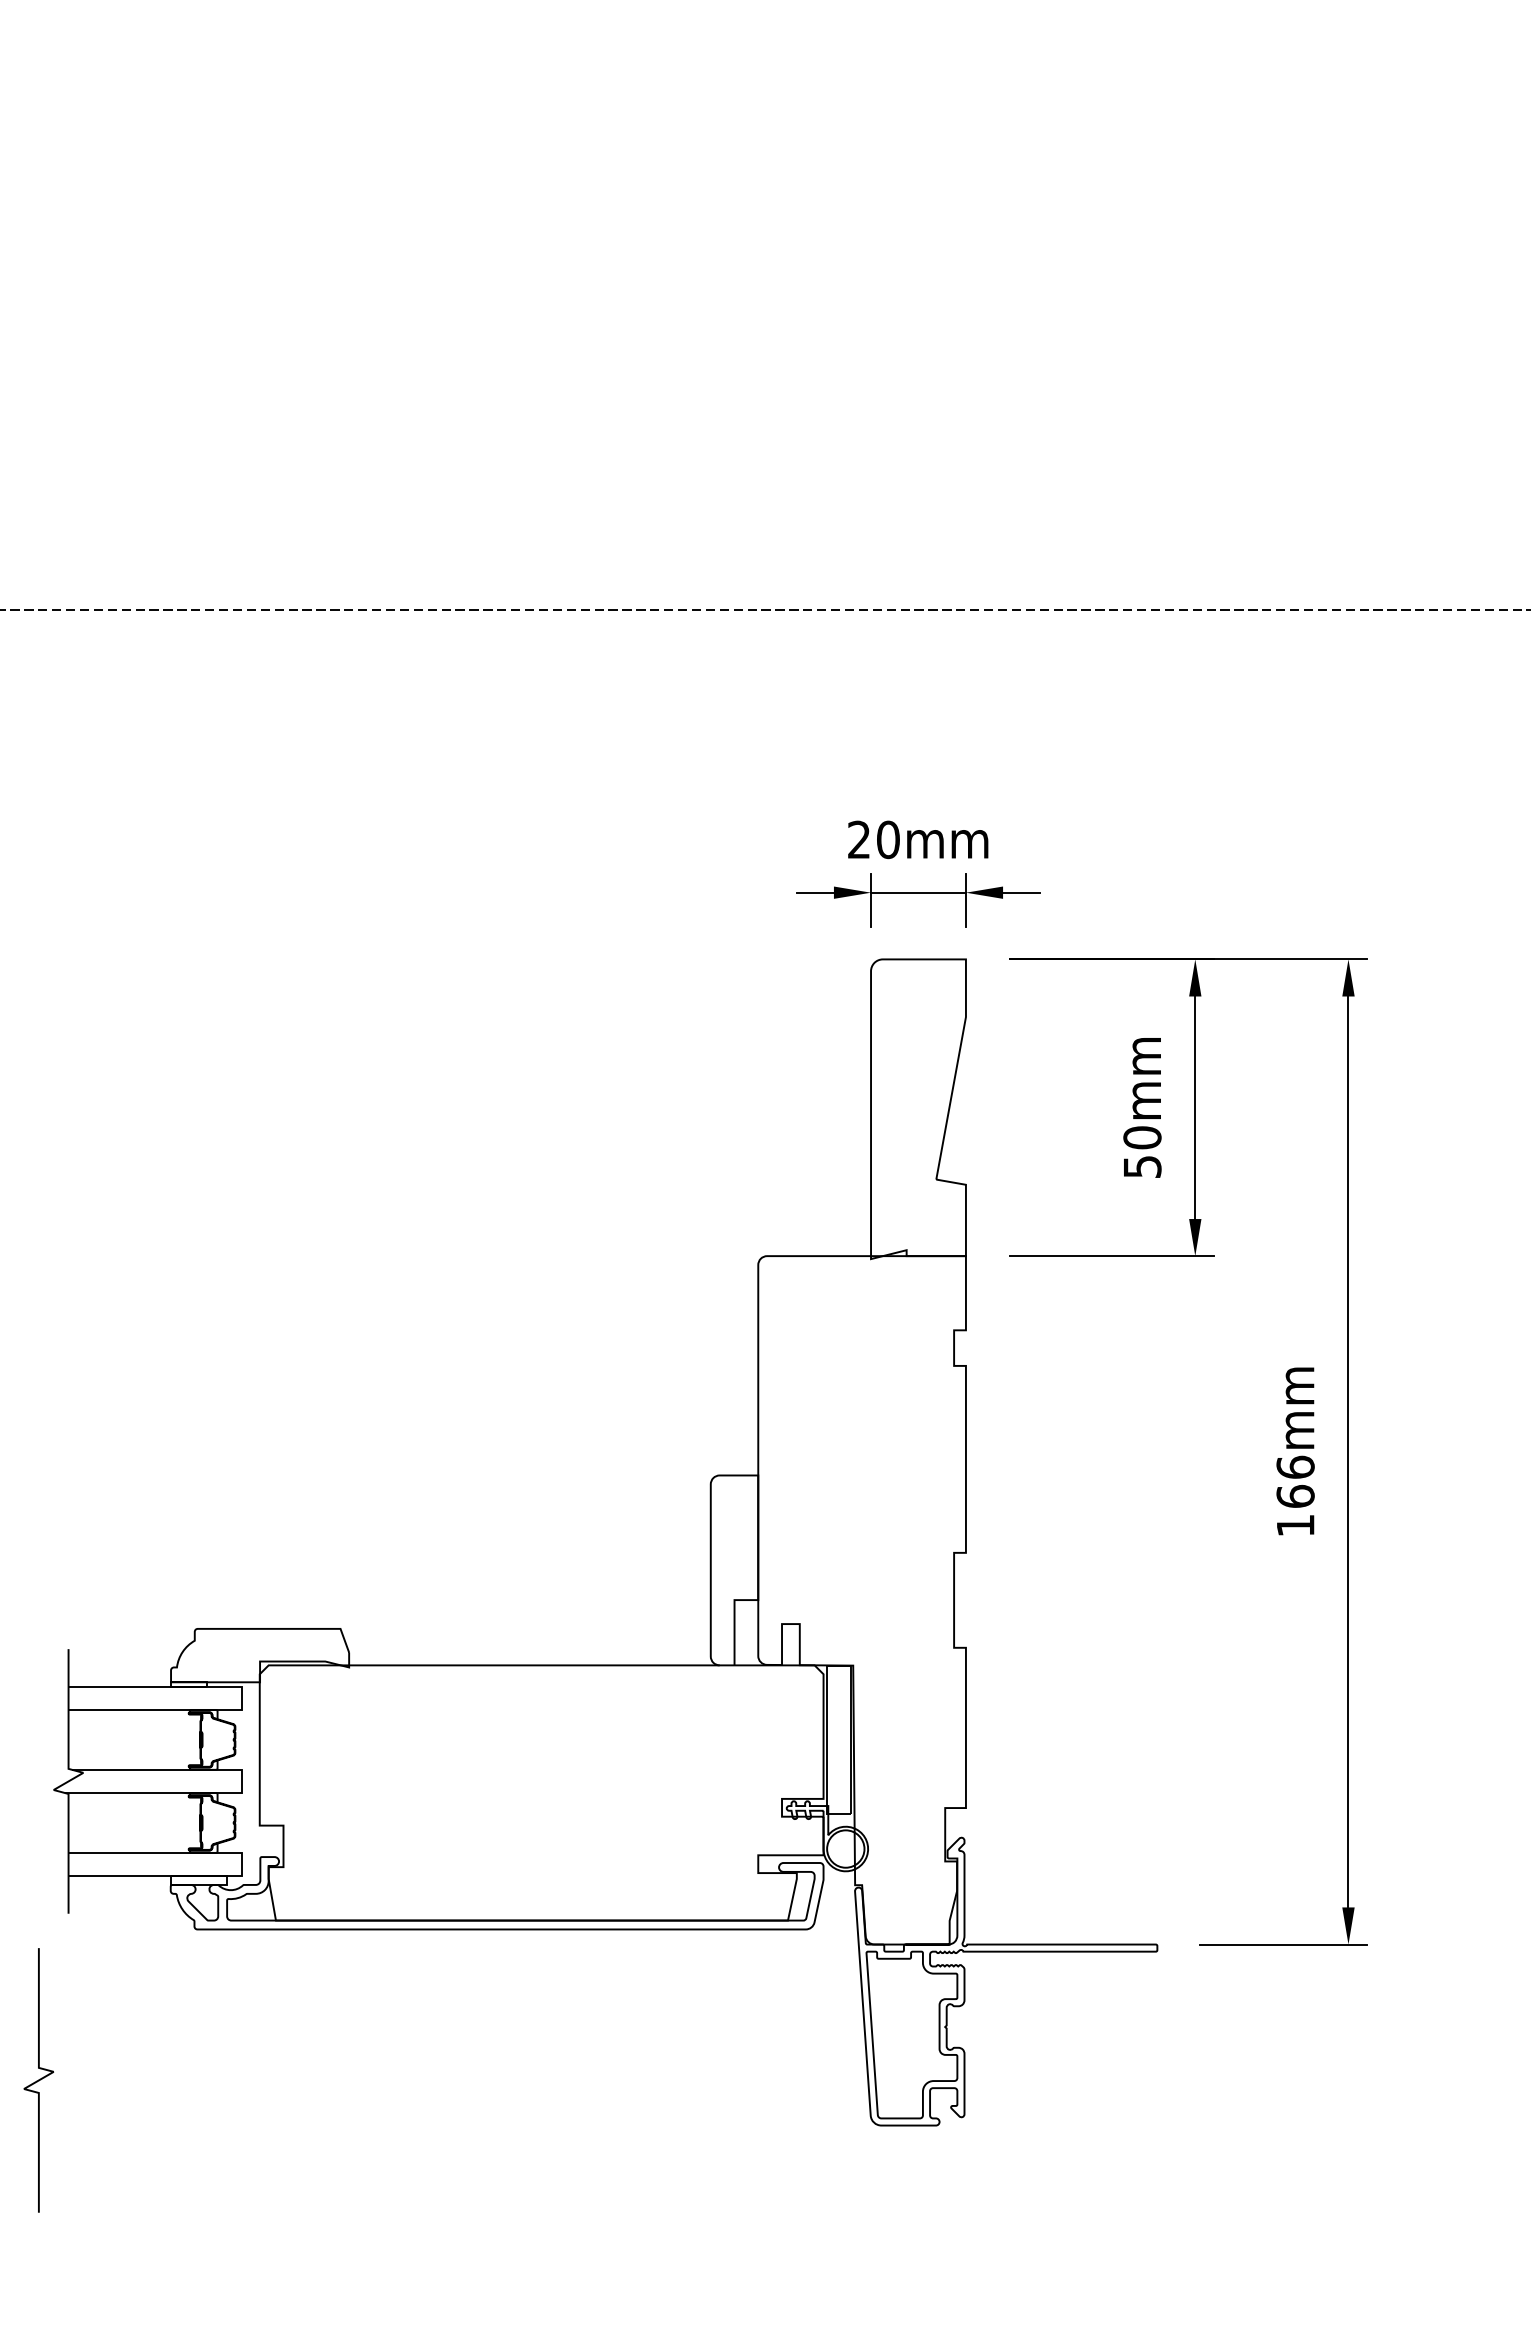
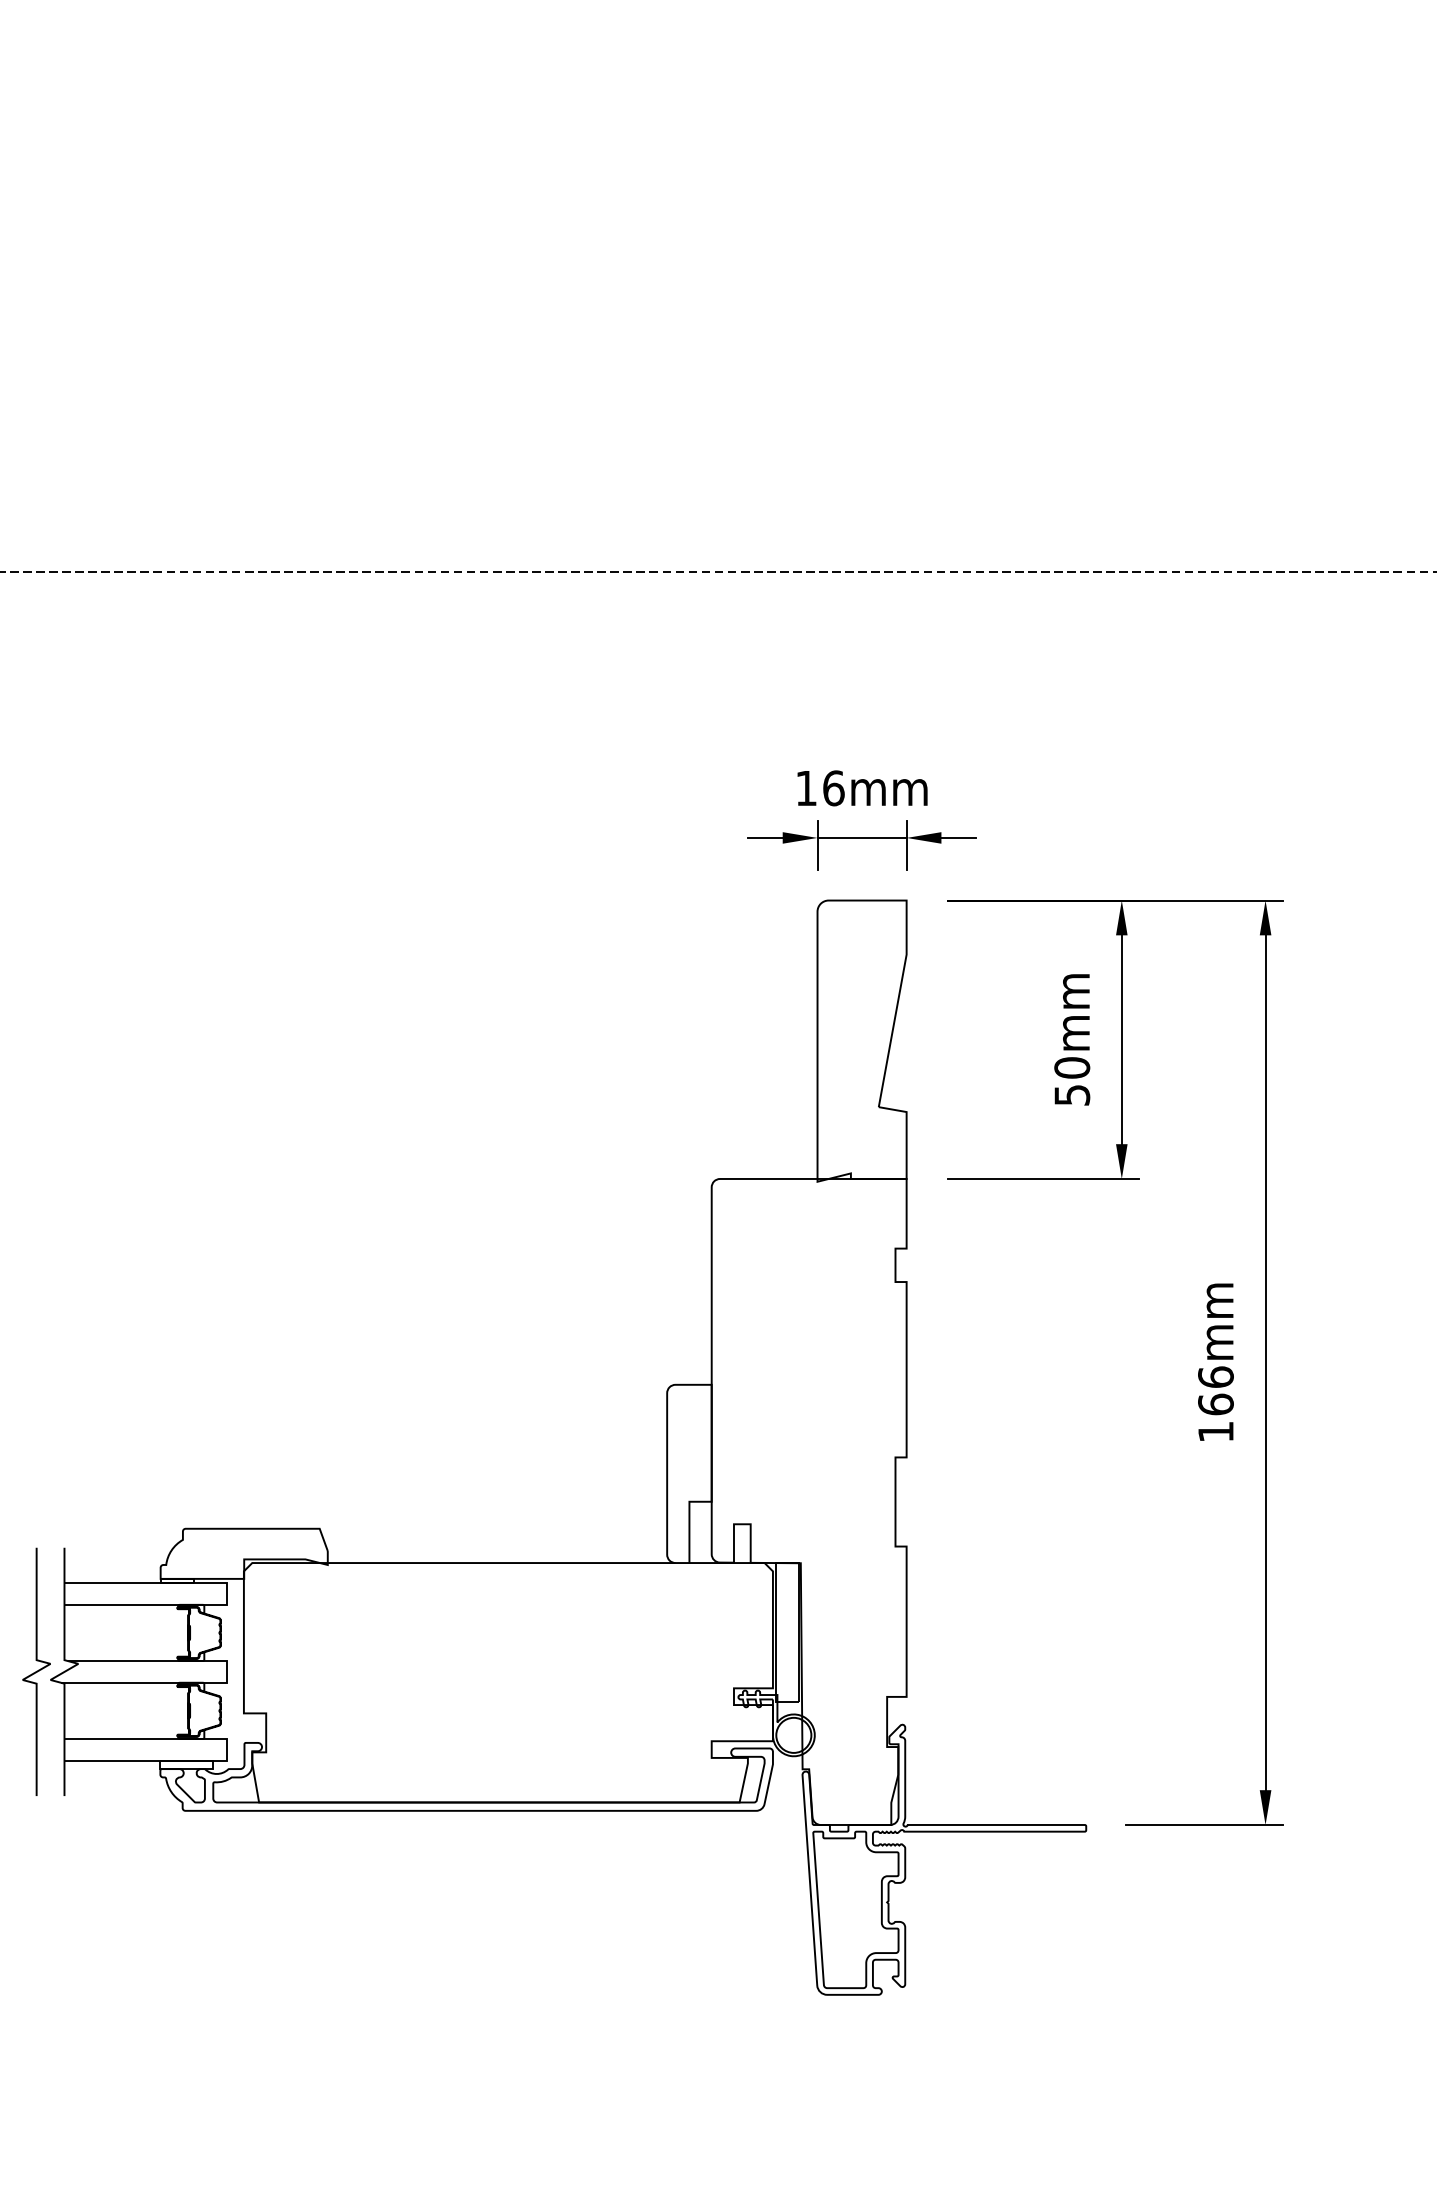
text: (874, 839) -> (820, 788), 20mm -> 16mm
curve: (38, 2080) -> (36, 1671), moved

